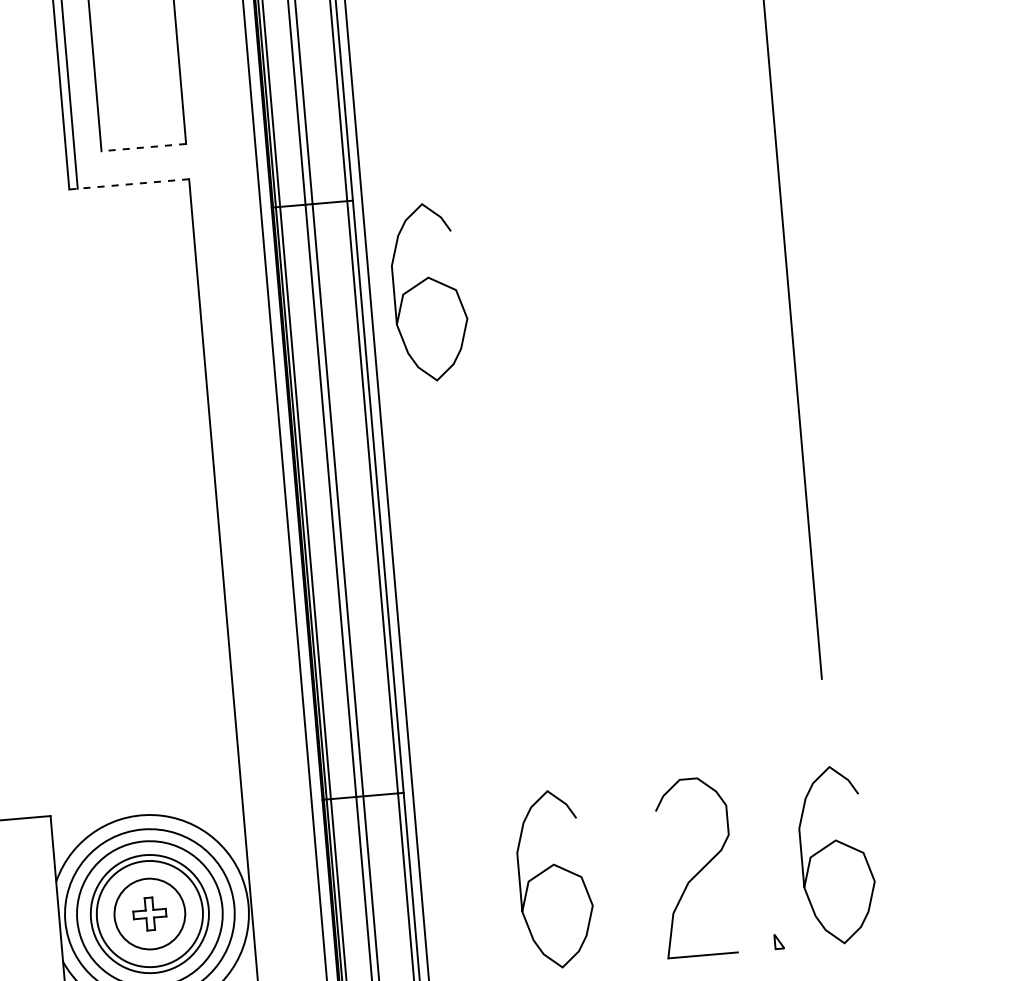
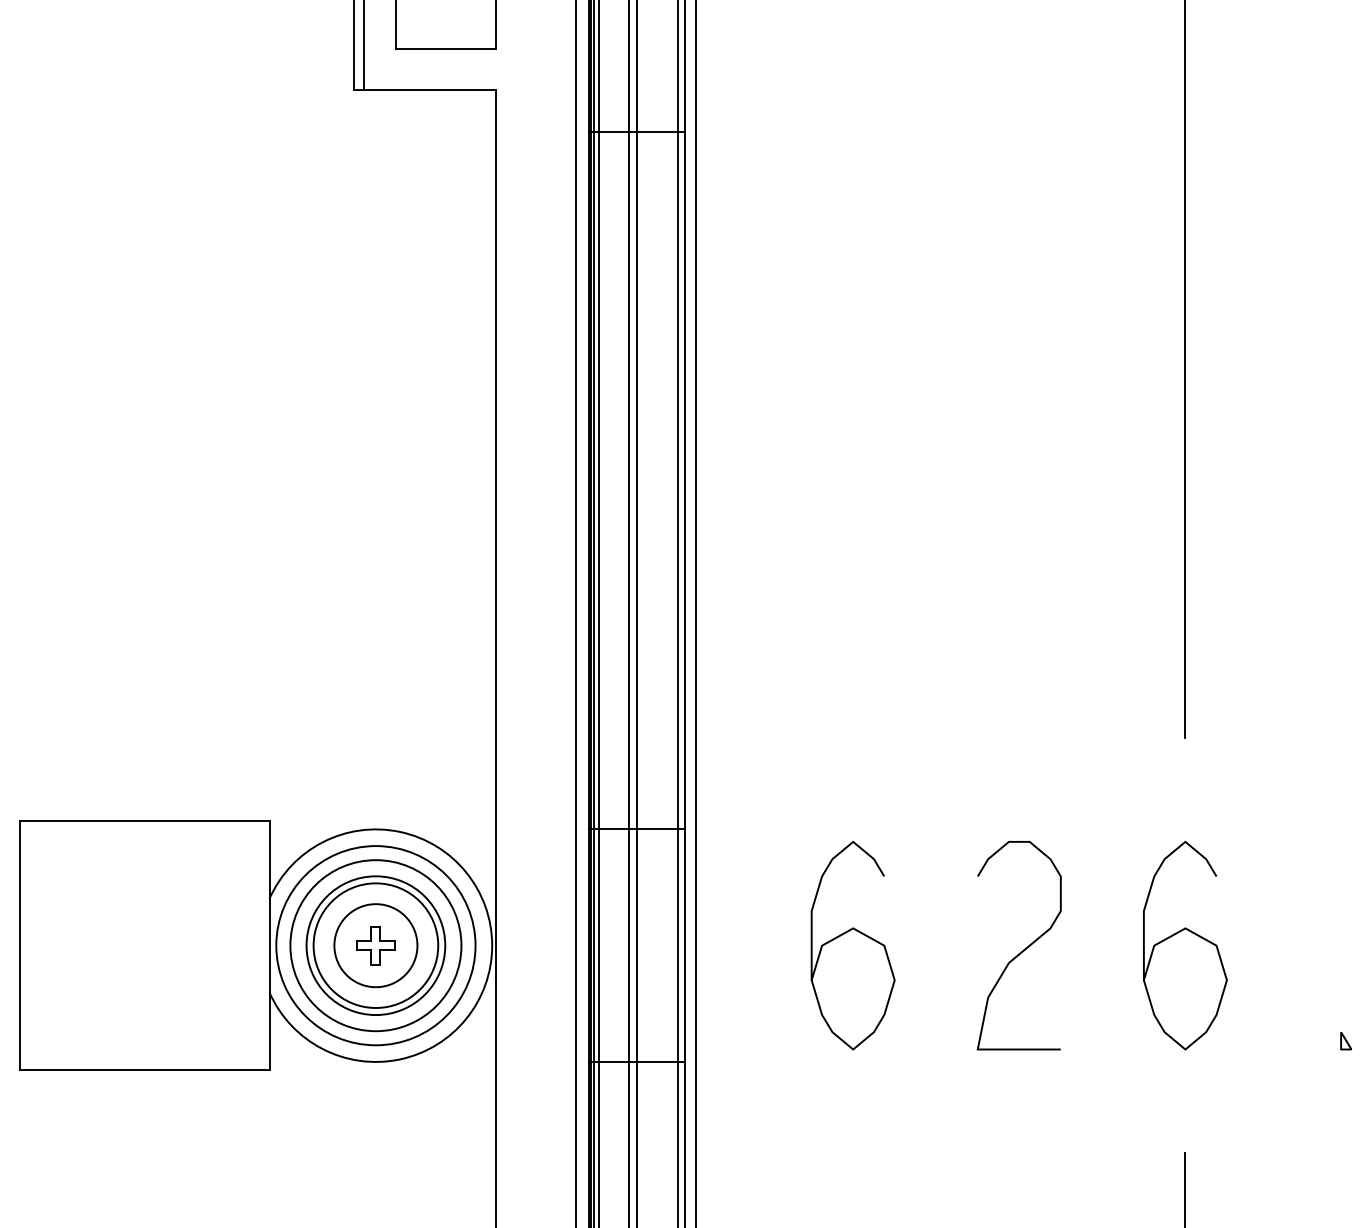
line: (143, 147) -> (445, 48), dashed -> solid
line: (128, 184) -> (424, 90), dashed -> solid
curve: (422, 282) -> (758, 234), removed
part: (778, 941) -> (1345, 1040), moved

